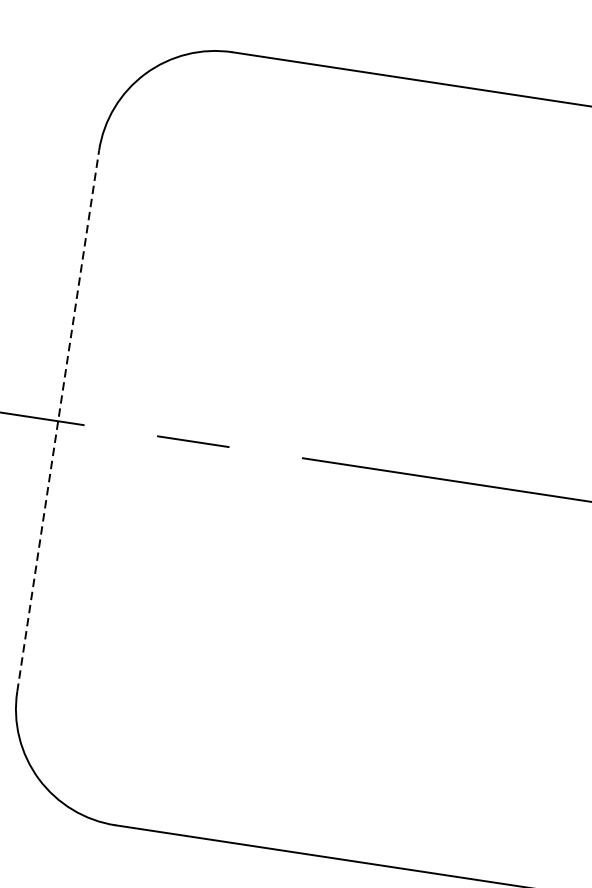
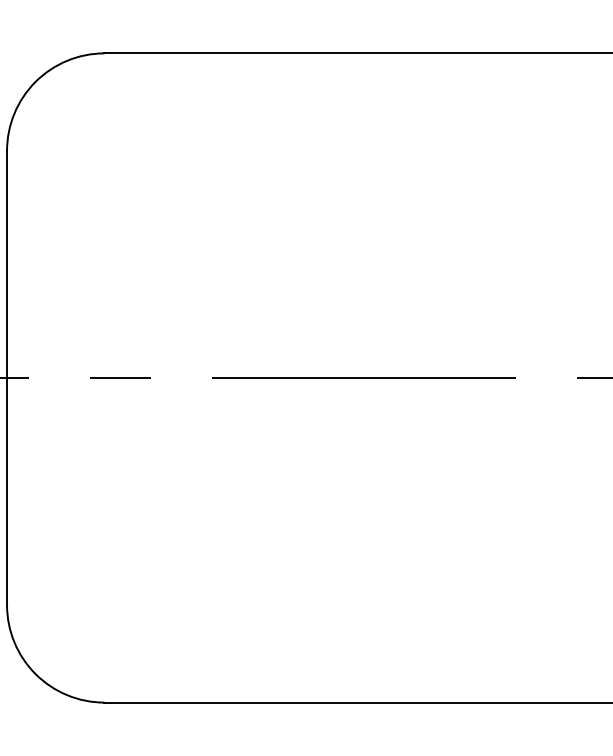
line: (58, 420) -> (7, 377), dashed -> solid

